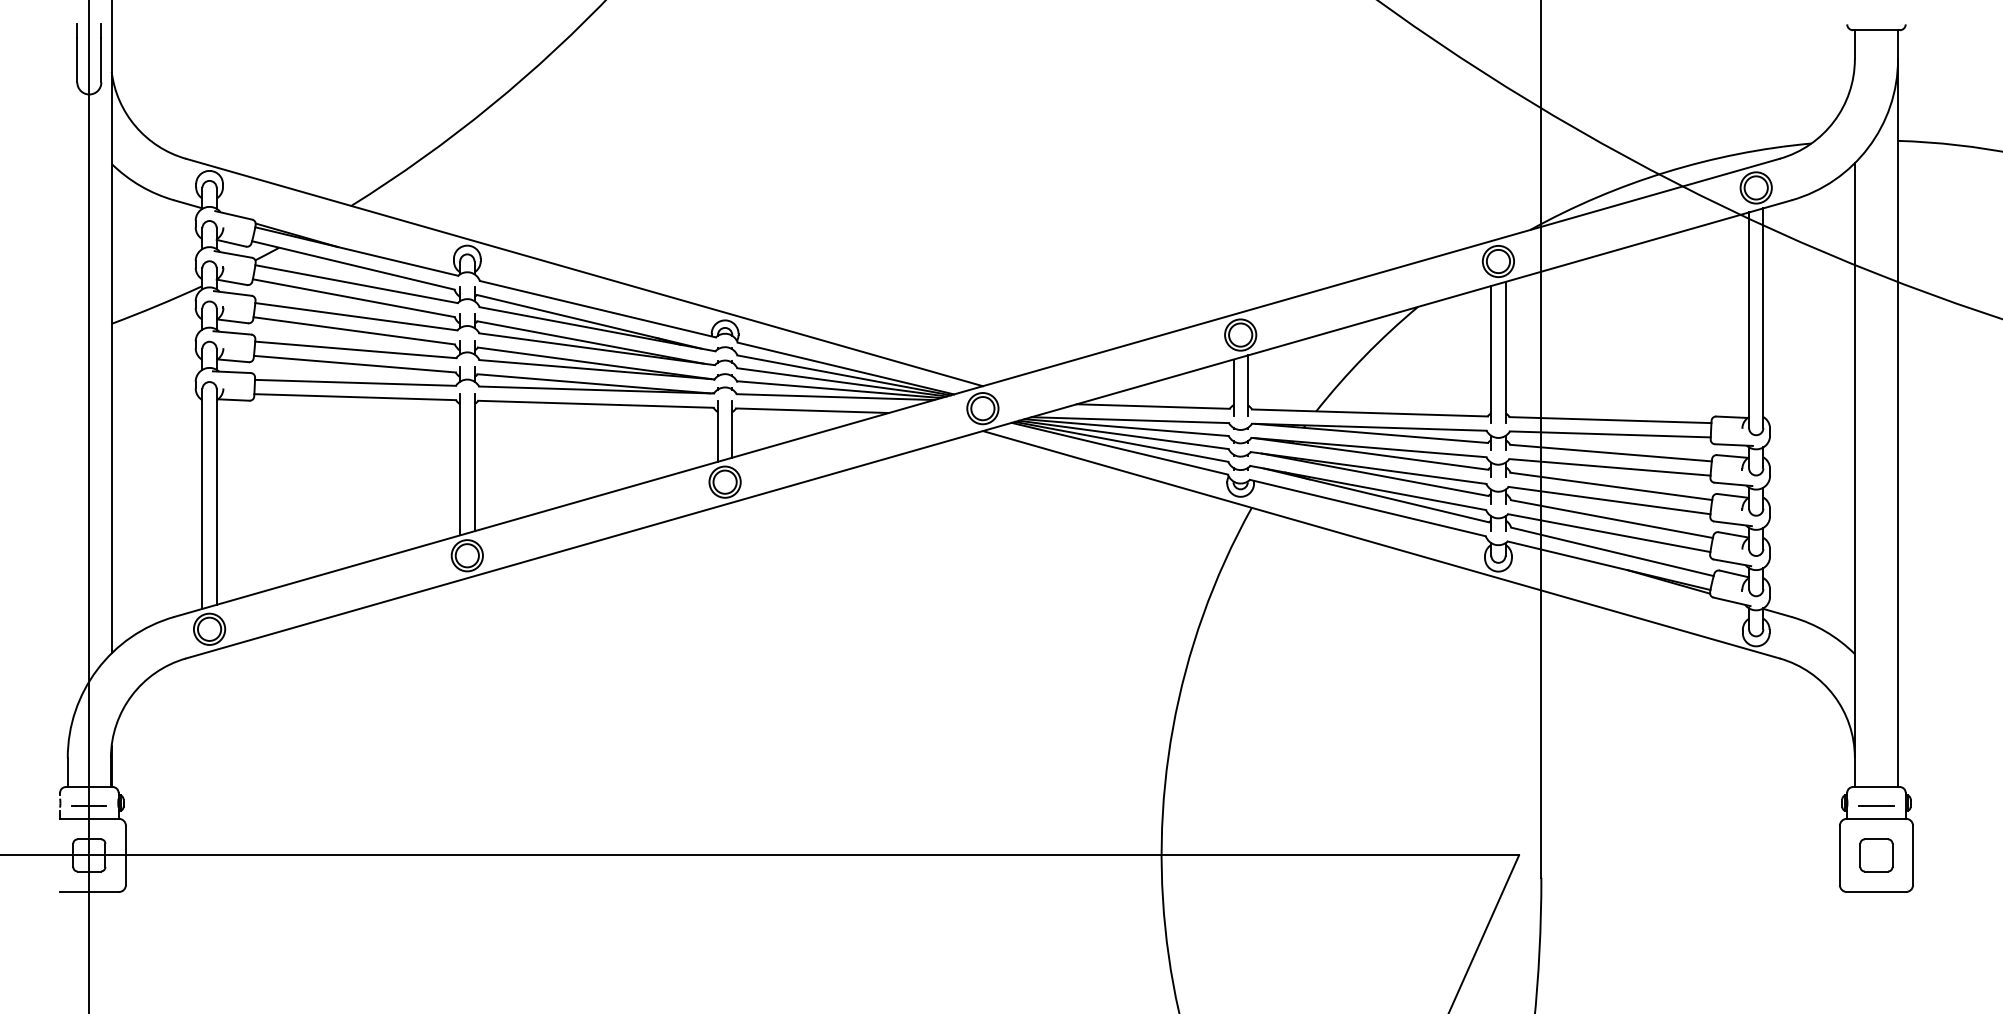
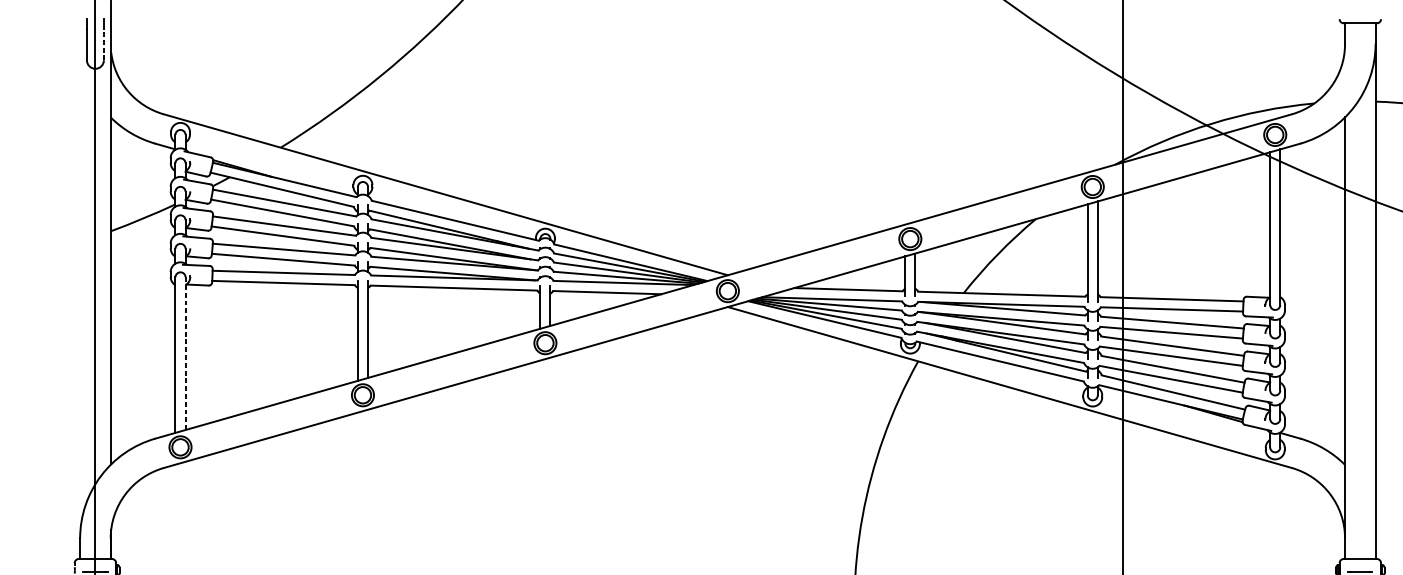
line: (101, 59) -> (104, 44), solid -> dashed
line: (216, 496) -> (185, 353), solid -> dashed

